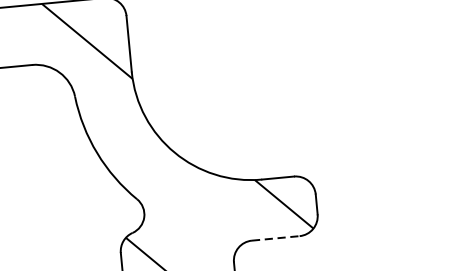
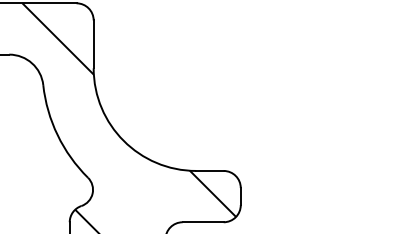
line: (276, 238) -> (203, 222), dashed -> solid

